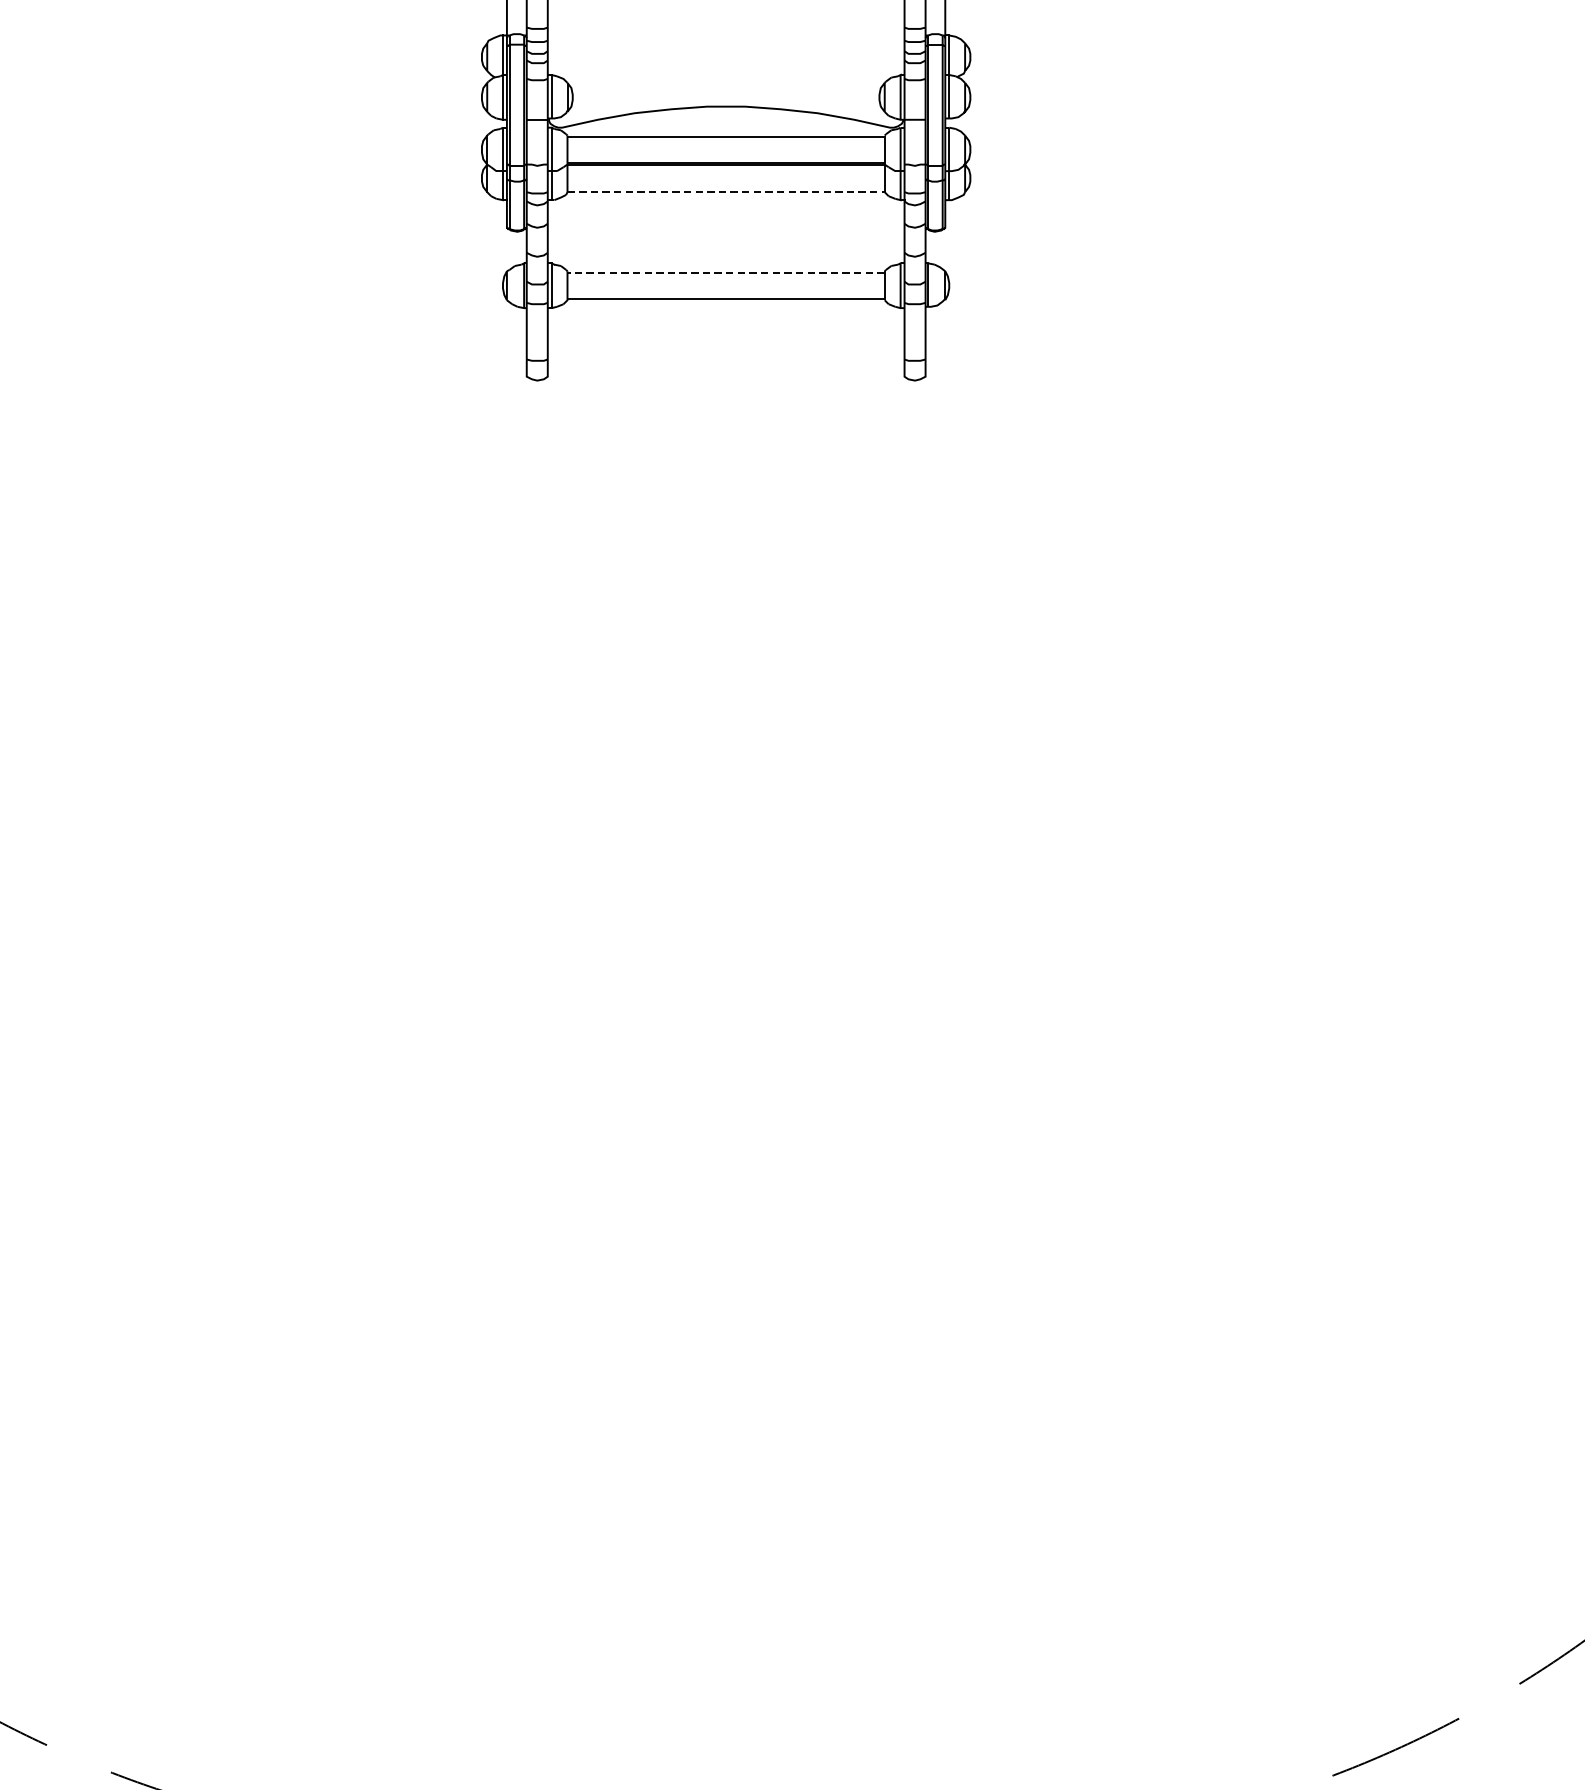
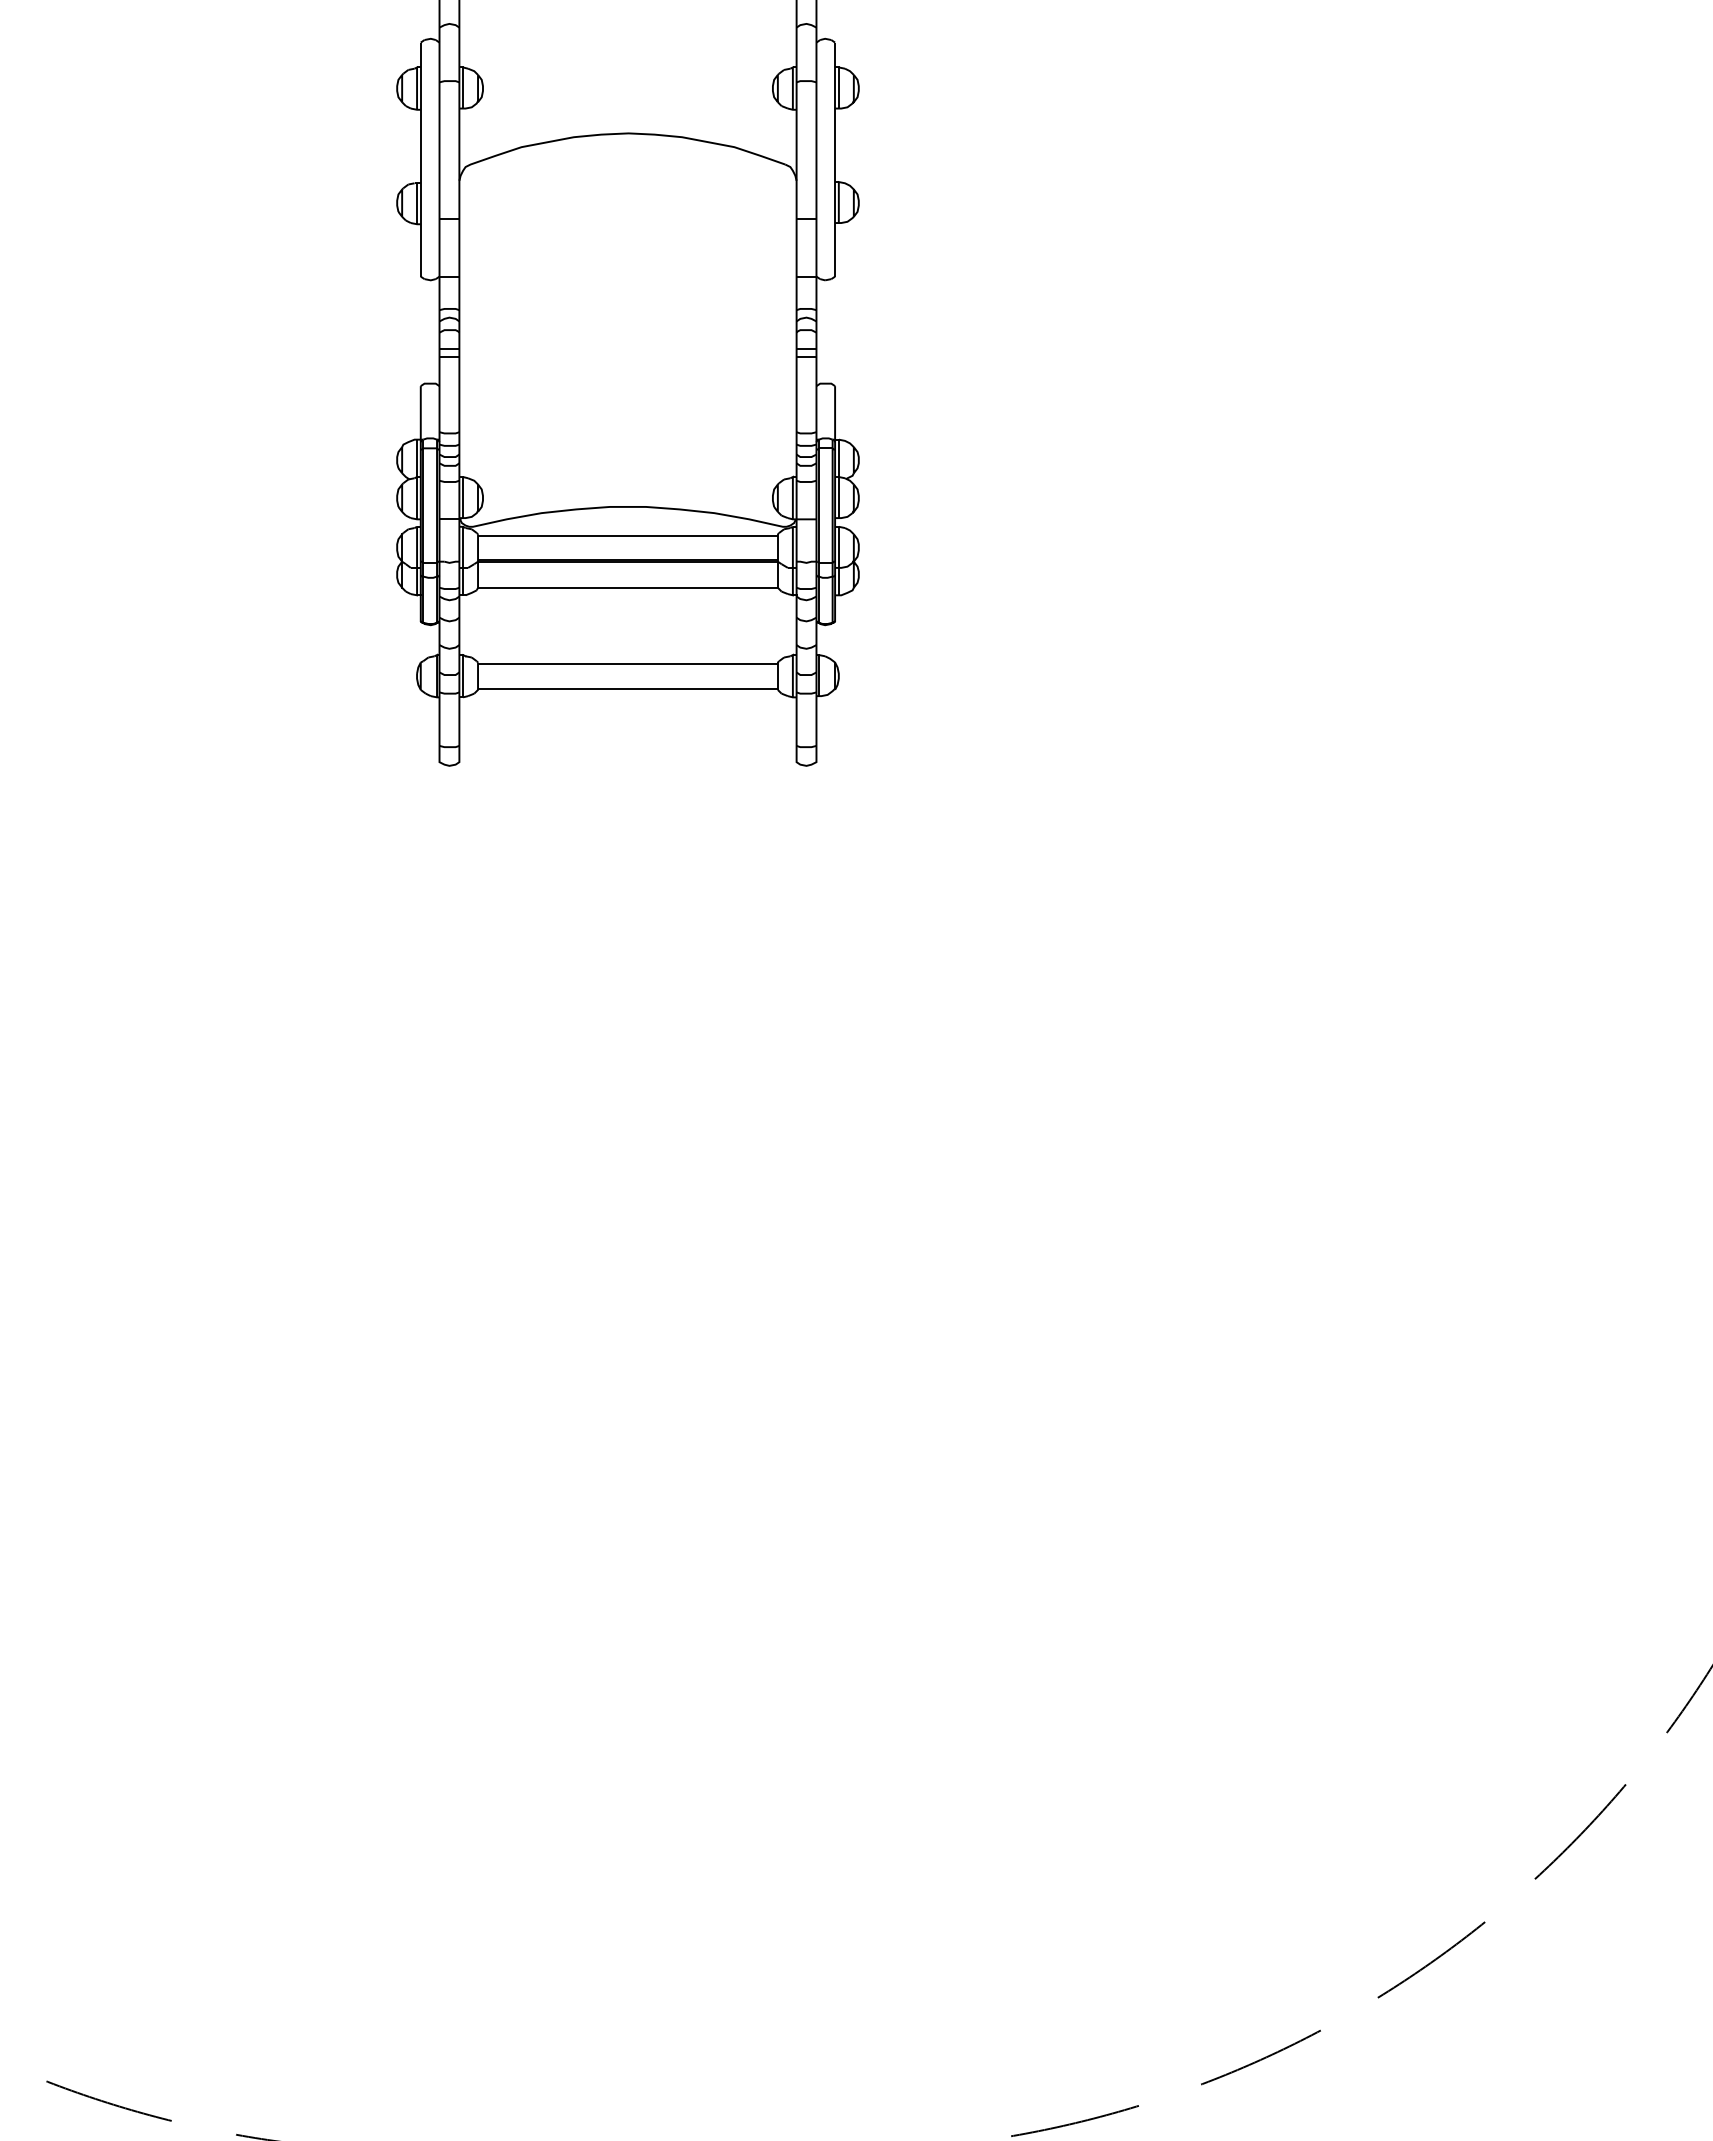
line: (725, 191) -> (627, 587), dashed -> solid
line: (725, 272) -> (627, 663), dashed -> solid

